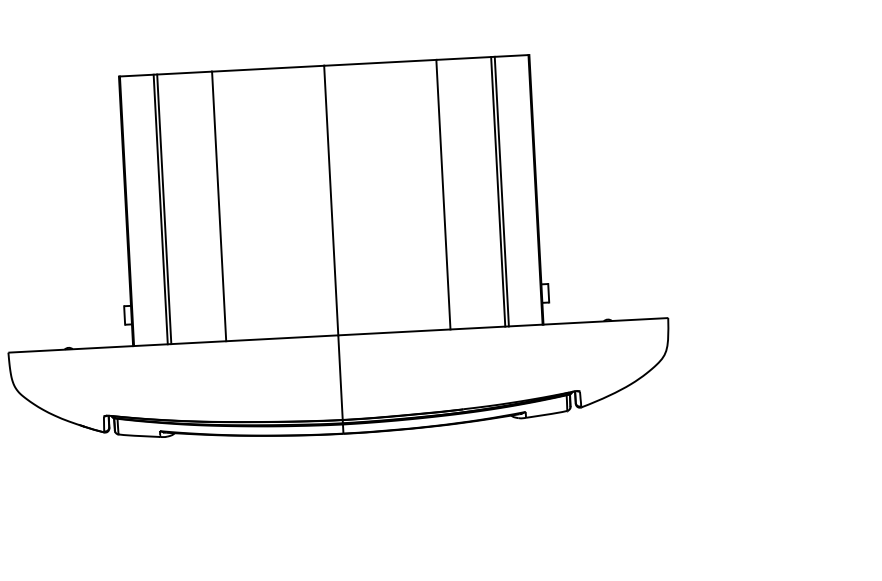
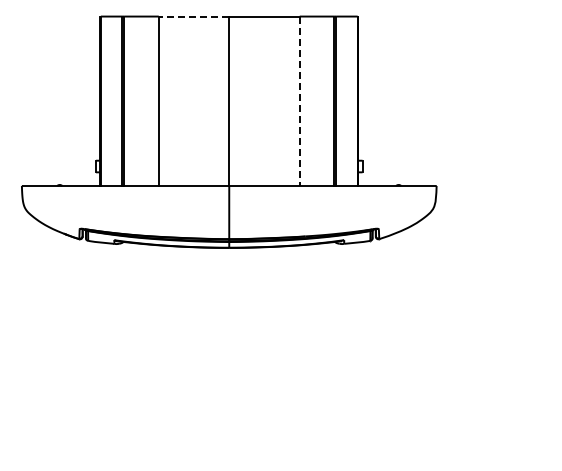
line: (267, 68) -> (193, 16), solid -> dashed
line: (443, 195) -> (299, 101), solid -> dashed

